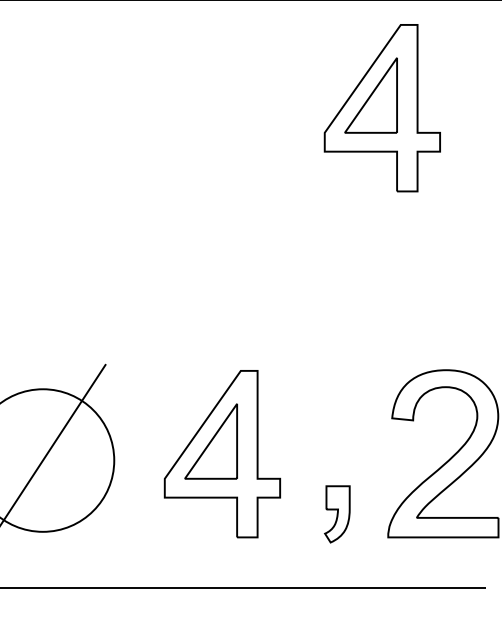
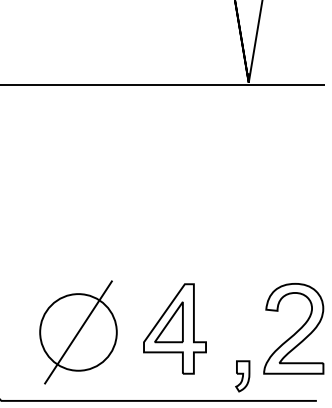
part: (381, 107) -> (260, 142), removed
part: (336, 514) -> (242, 376), moved

